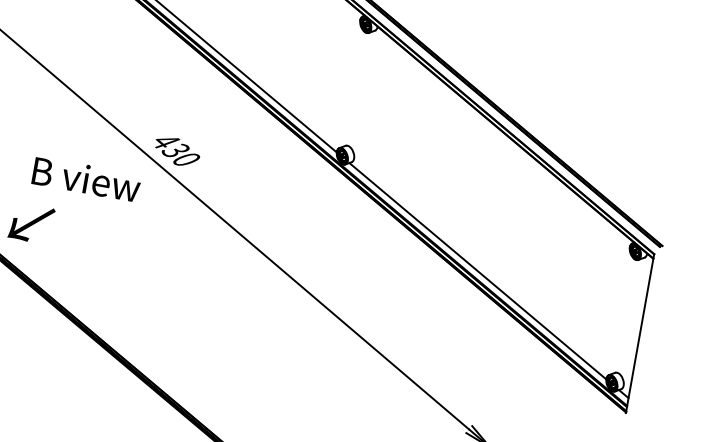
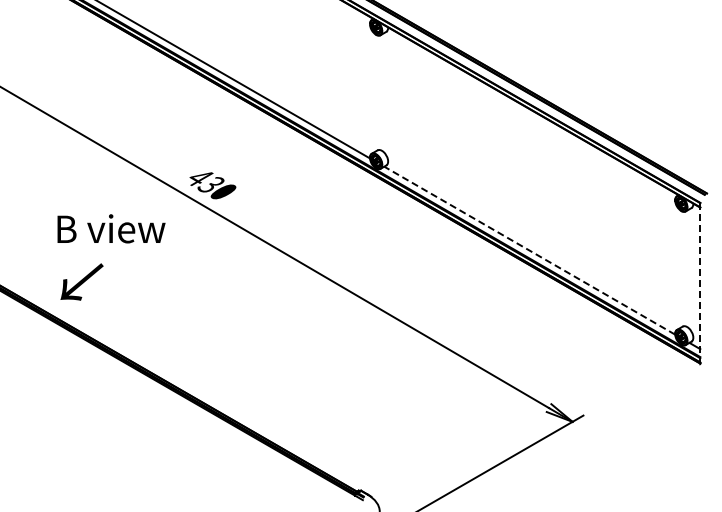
text: (86, 179) -> (111, 228), moved
line: (477, 271) -> (529, 250), solid -> dashed
line: (640, 333) -> (700, 283), solid -> dashed

